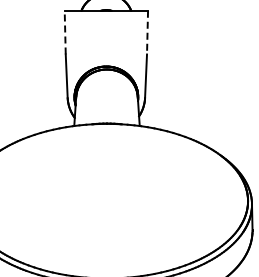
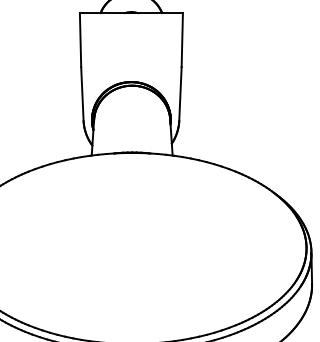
line: (65, 32) -> (80, 39), dashed -> solid
line: (147, 32) -> (182, 39), dashed -> solid

